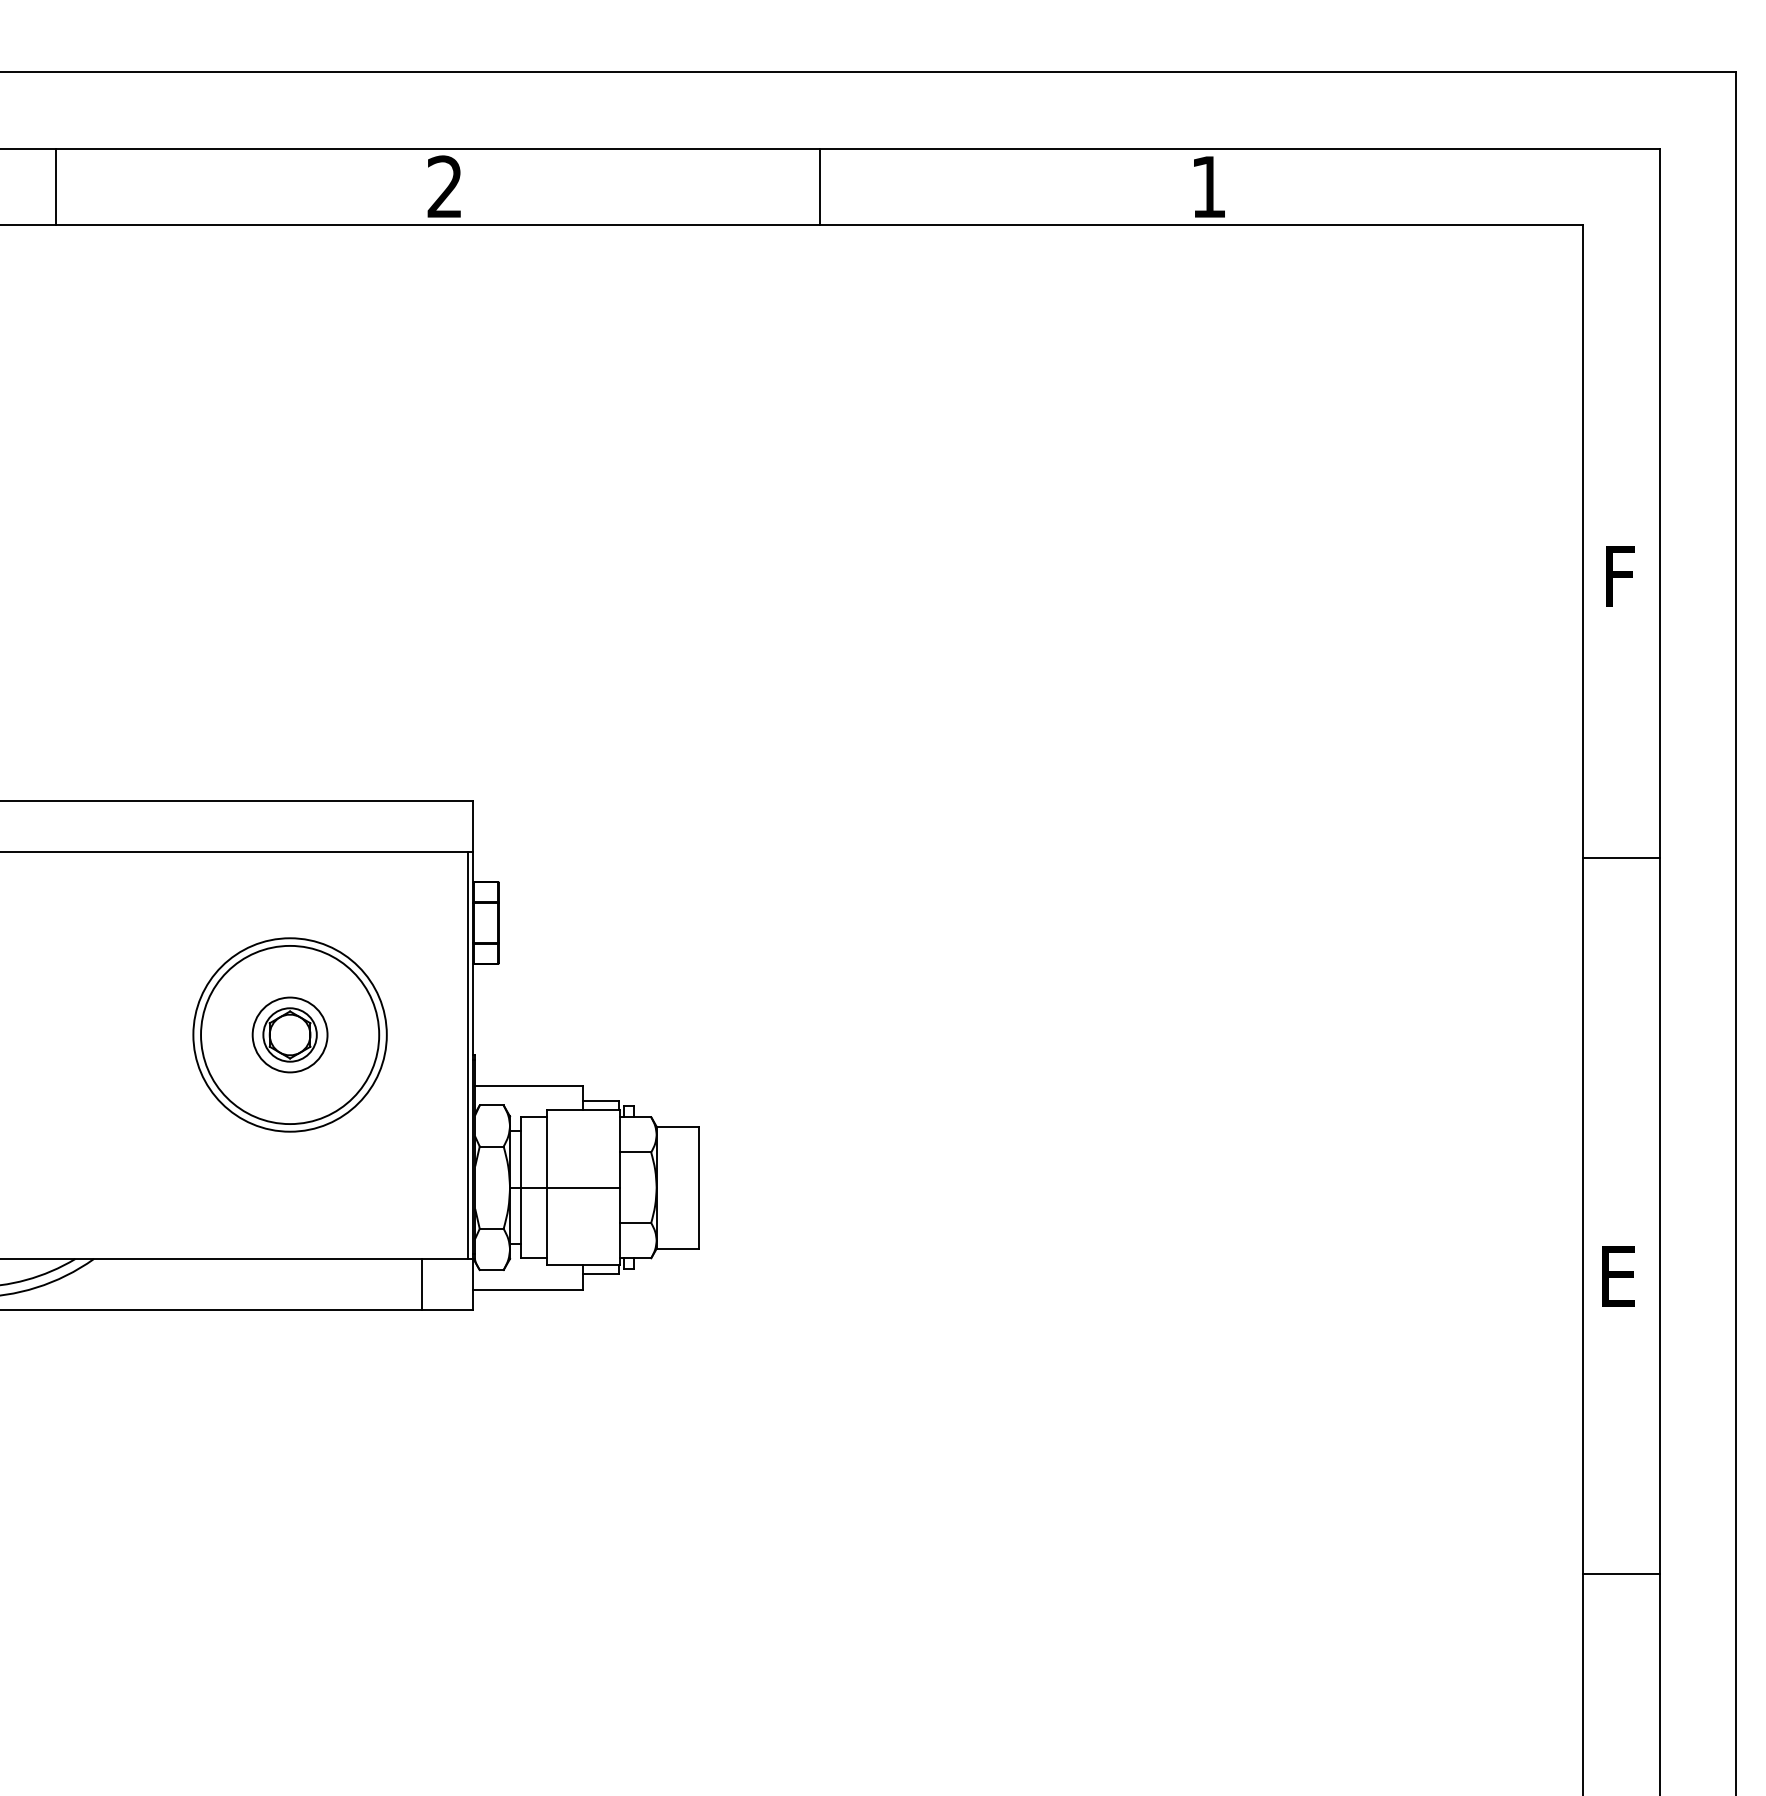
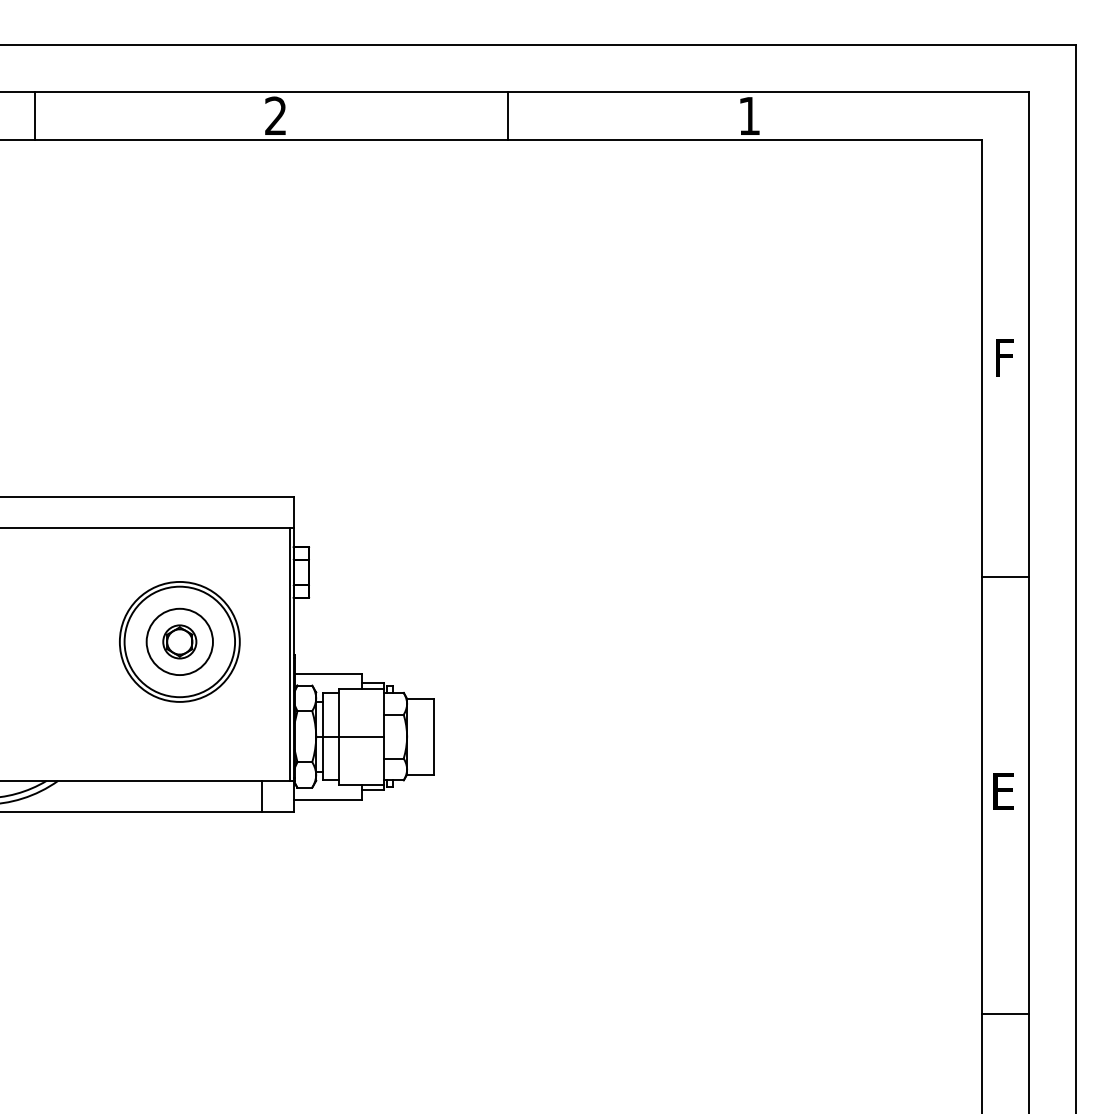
line: (1621, 856) -> (1005, 576), moved
circle: (289, 1034) -> (179, 641), size x1.43
line: (1621, 1574) -> (1005, 1014), moved

